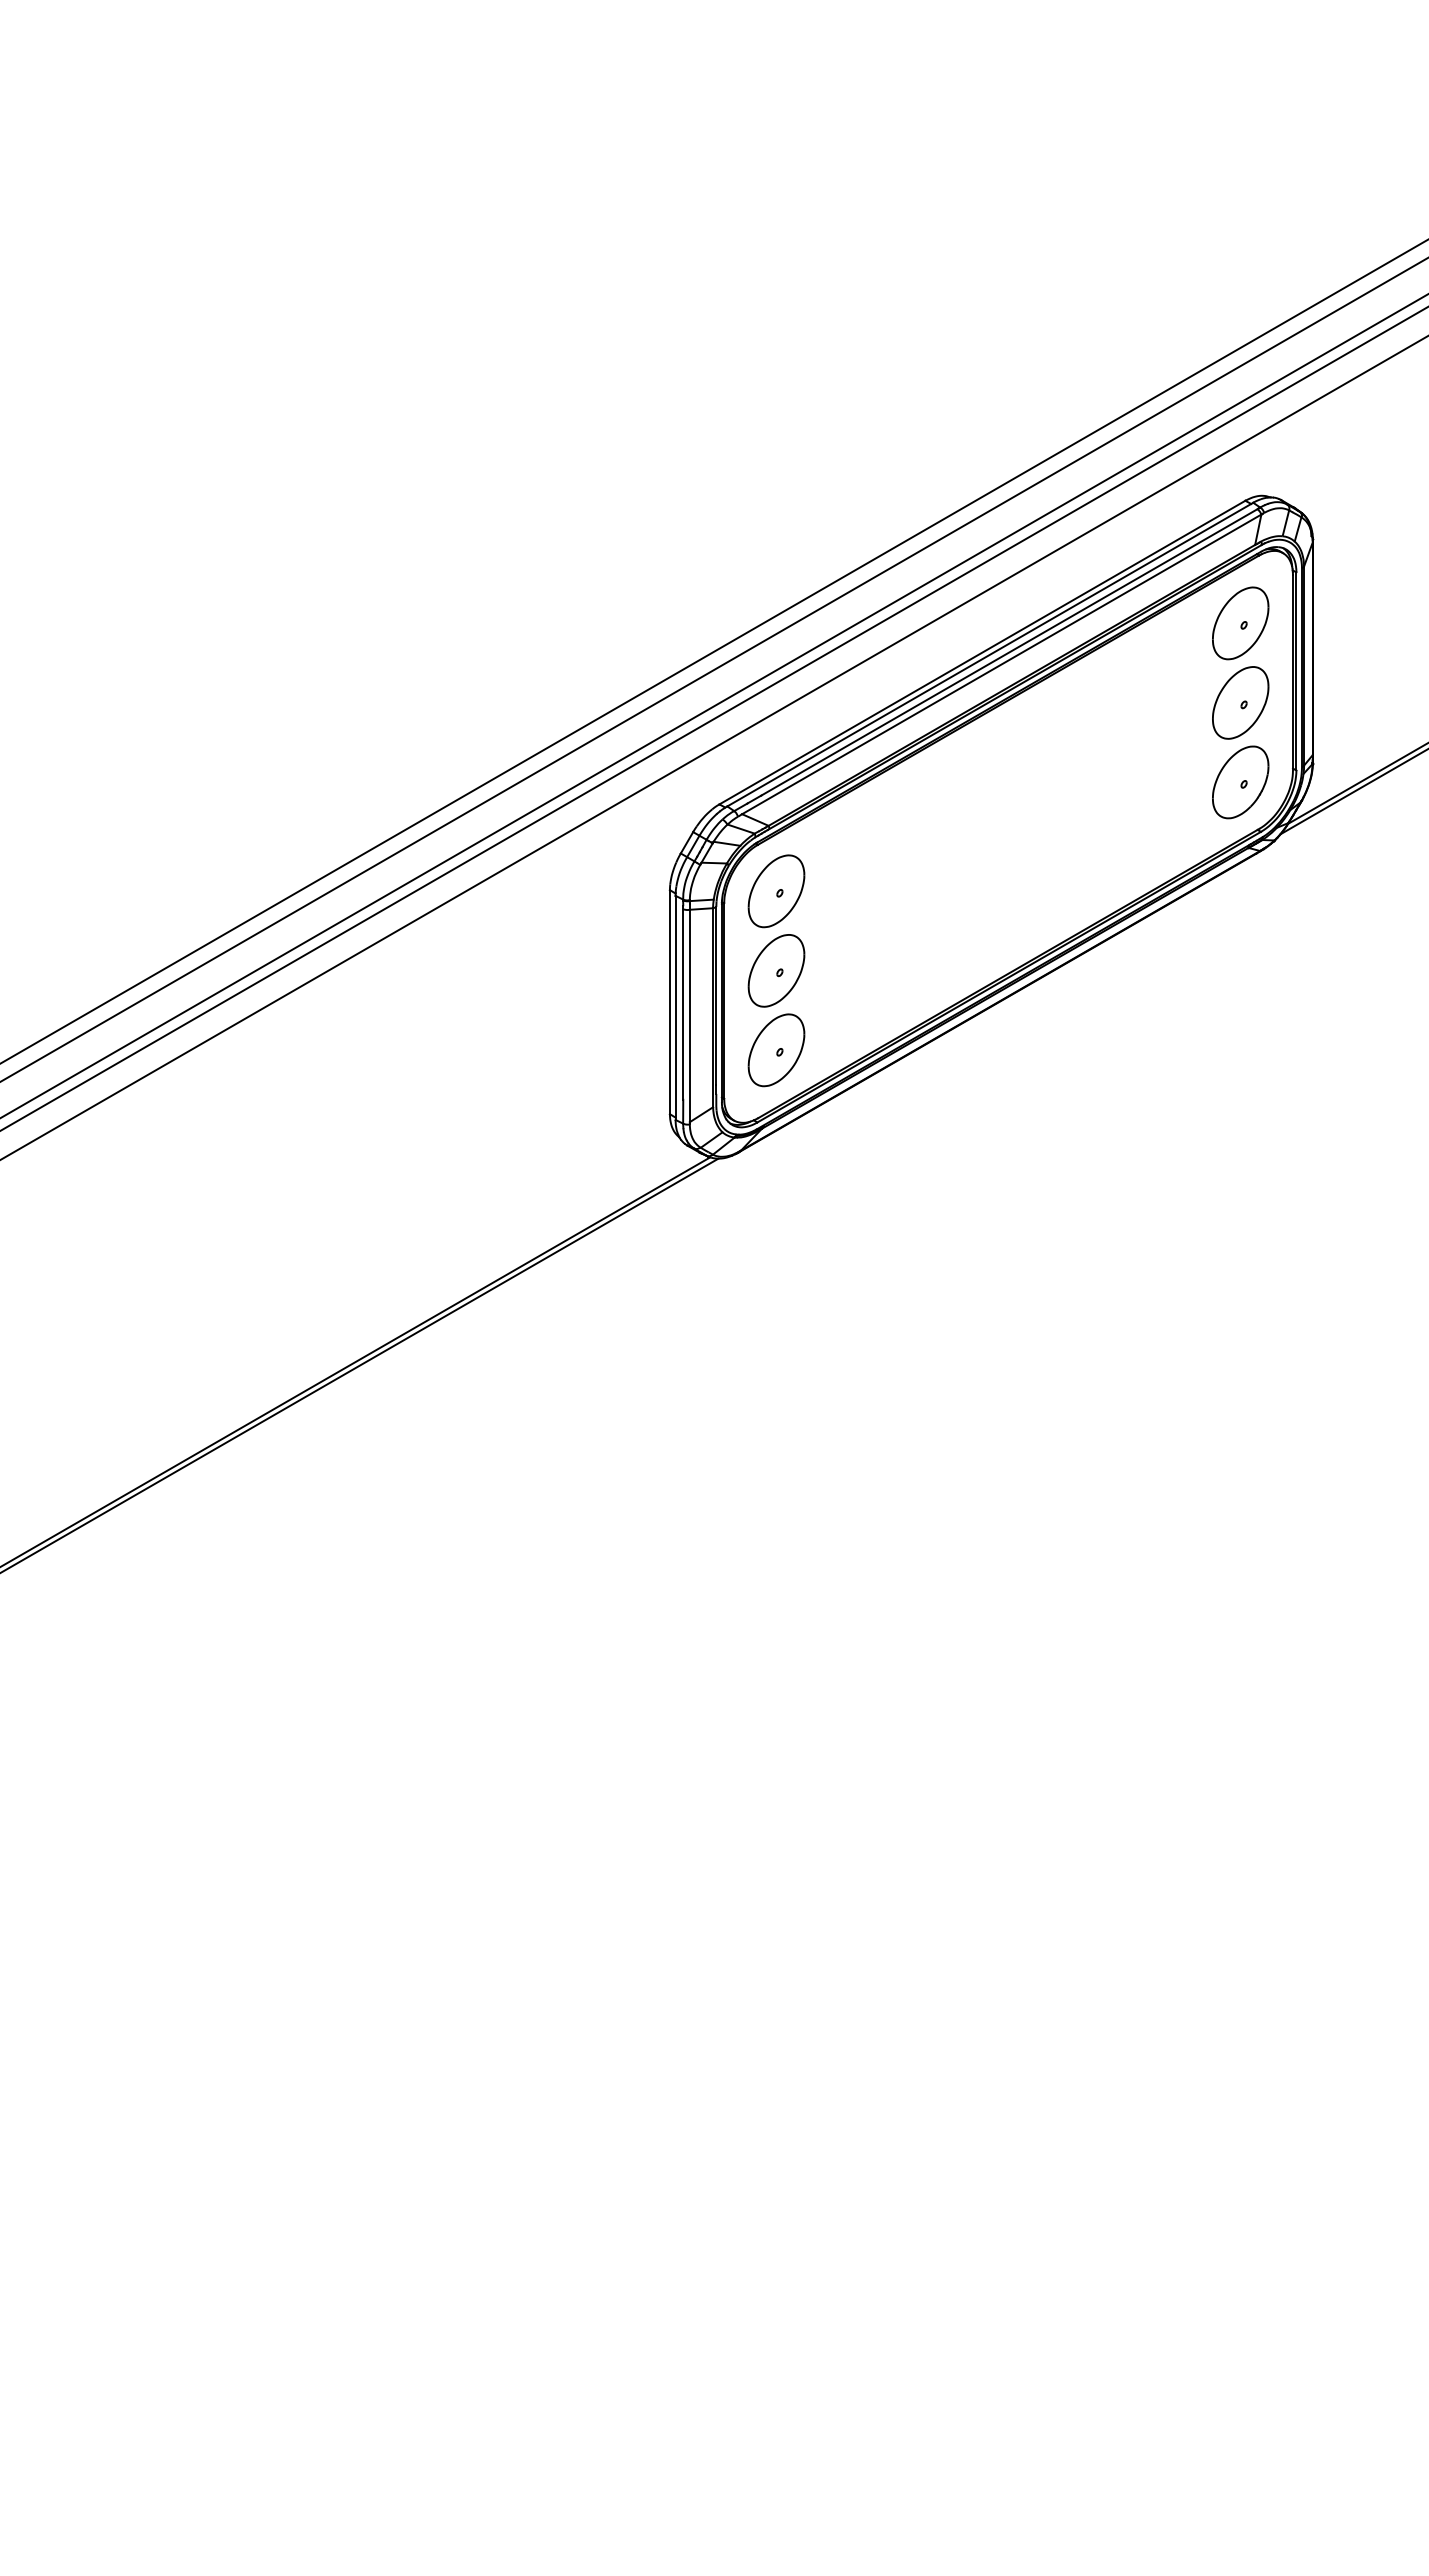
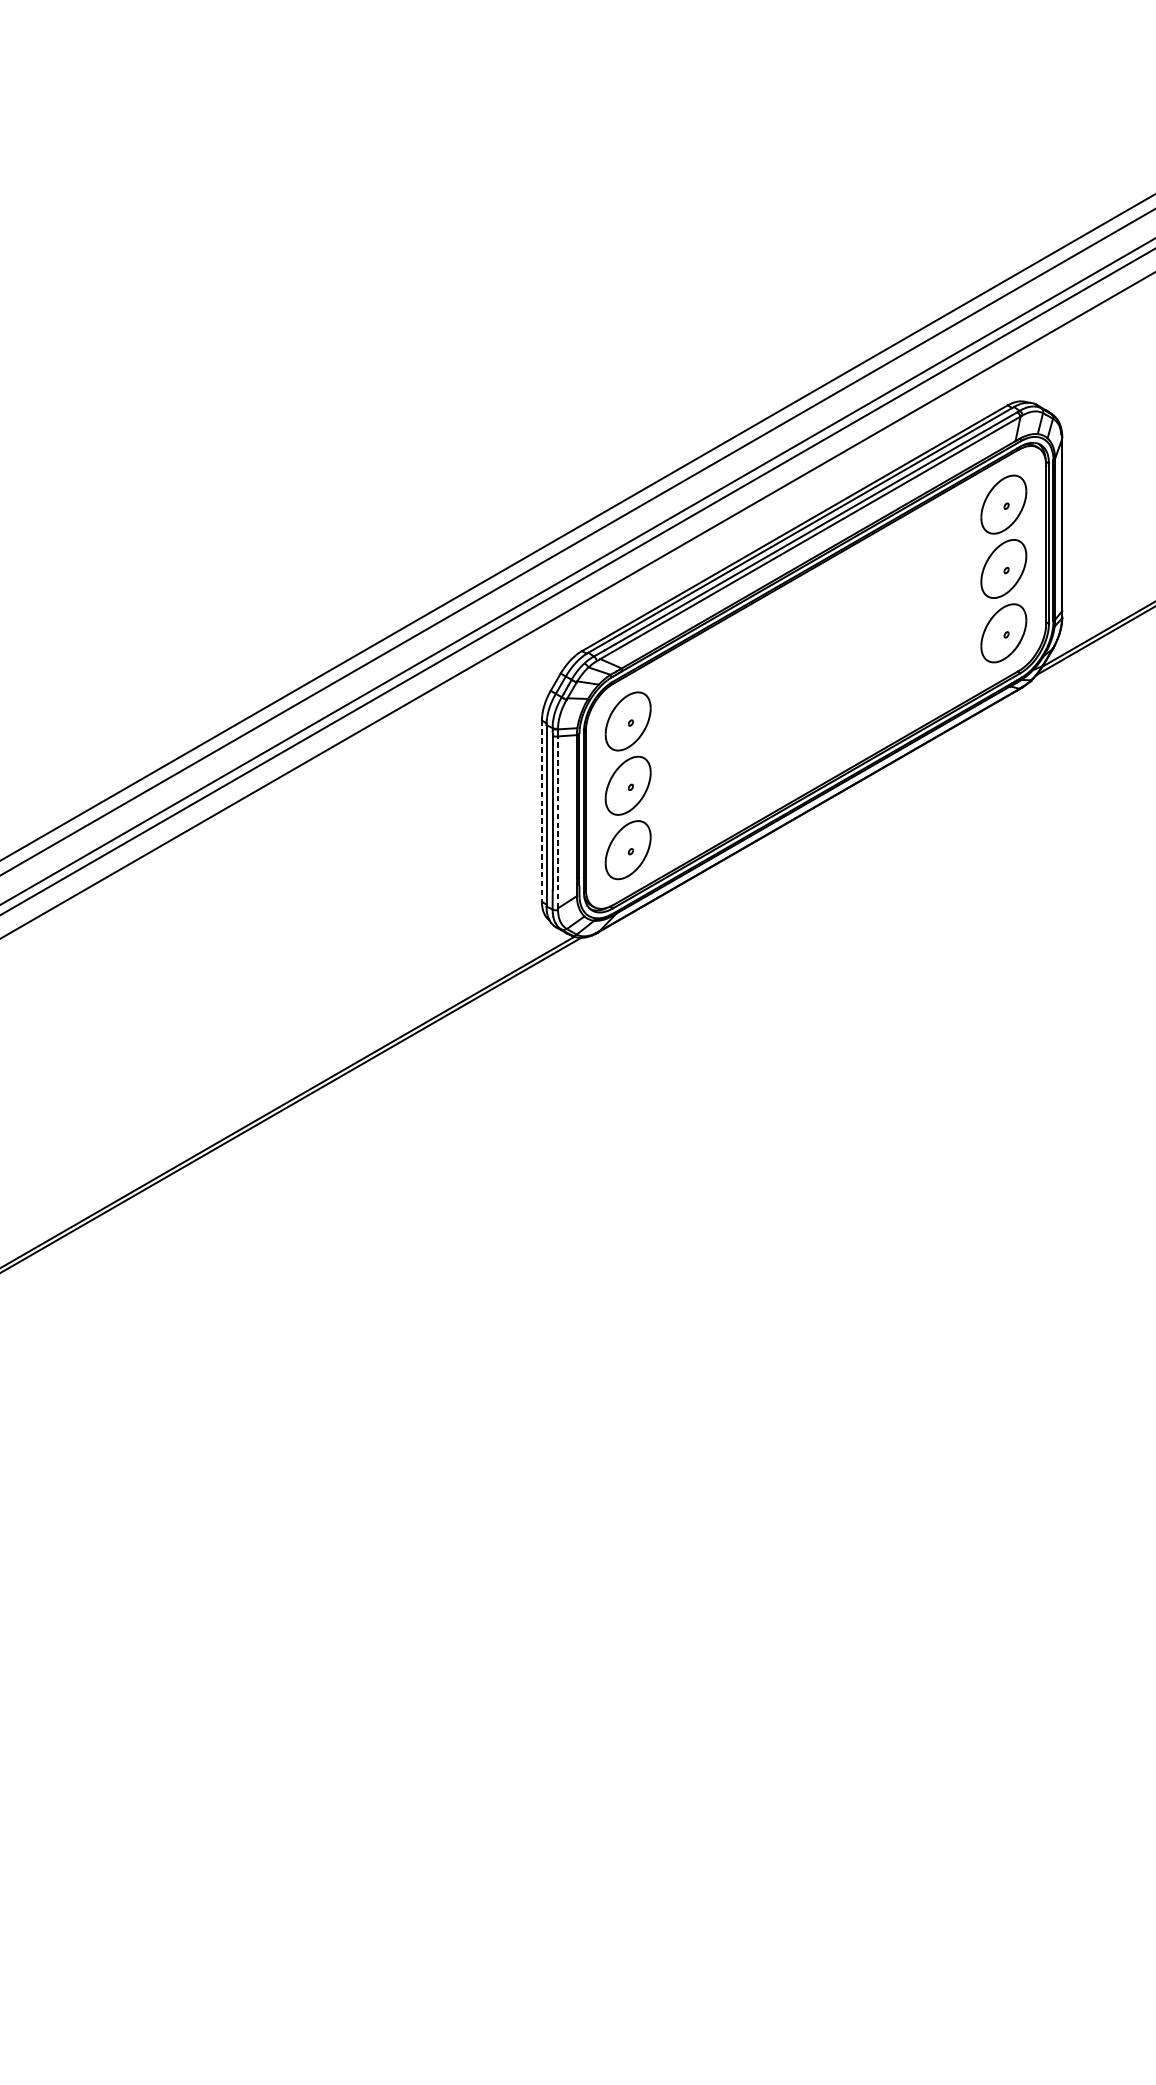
line: (669, 1002) -> (541, 811), solid -> dashed
line: (689, 1012) -> (557, 819), solid -> dashed

